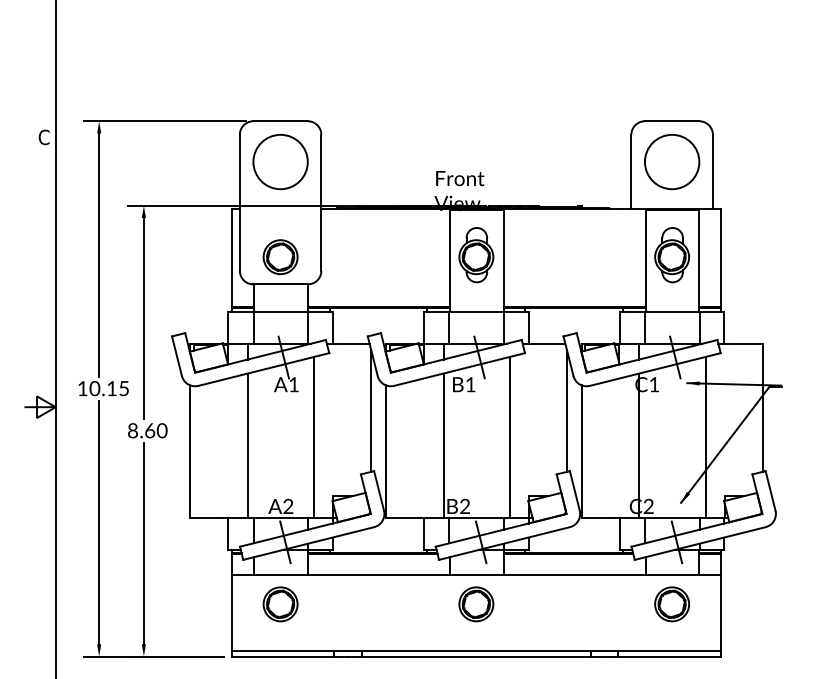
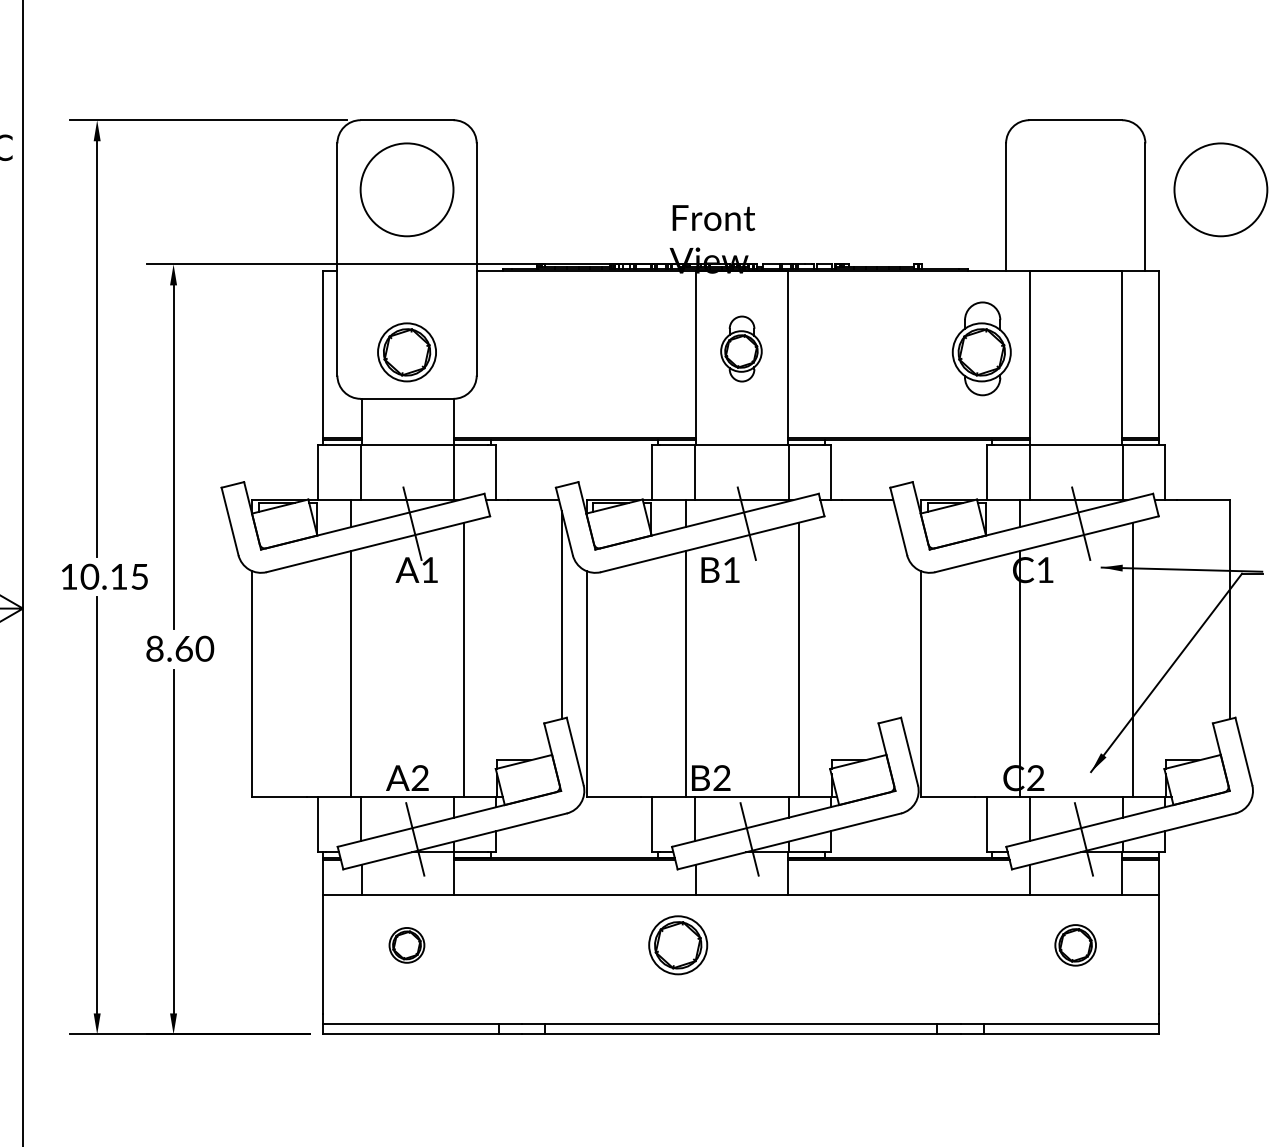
circle: (672, 162) -> (1221, 190), moved
part: (476, 255) -> (741, 349), size x0.7
part: (671, 255) -> (980, 349), moved
line: (566, 410) -> (895, 614), removed
part: (280, 604) -> (406, 945), size x0.6
part: (476, 604) -> (678, 945), moved
part: (671, 604) -> (1074, 945), size x0.7

